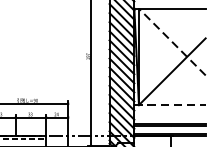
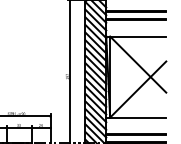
line: (172, 41) -> (138, 64), dashed -> solid
line: (170, 104) -> (136, 117), dashed -> solid

